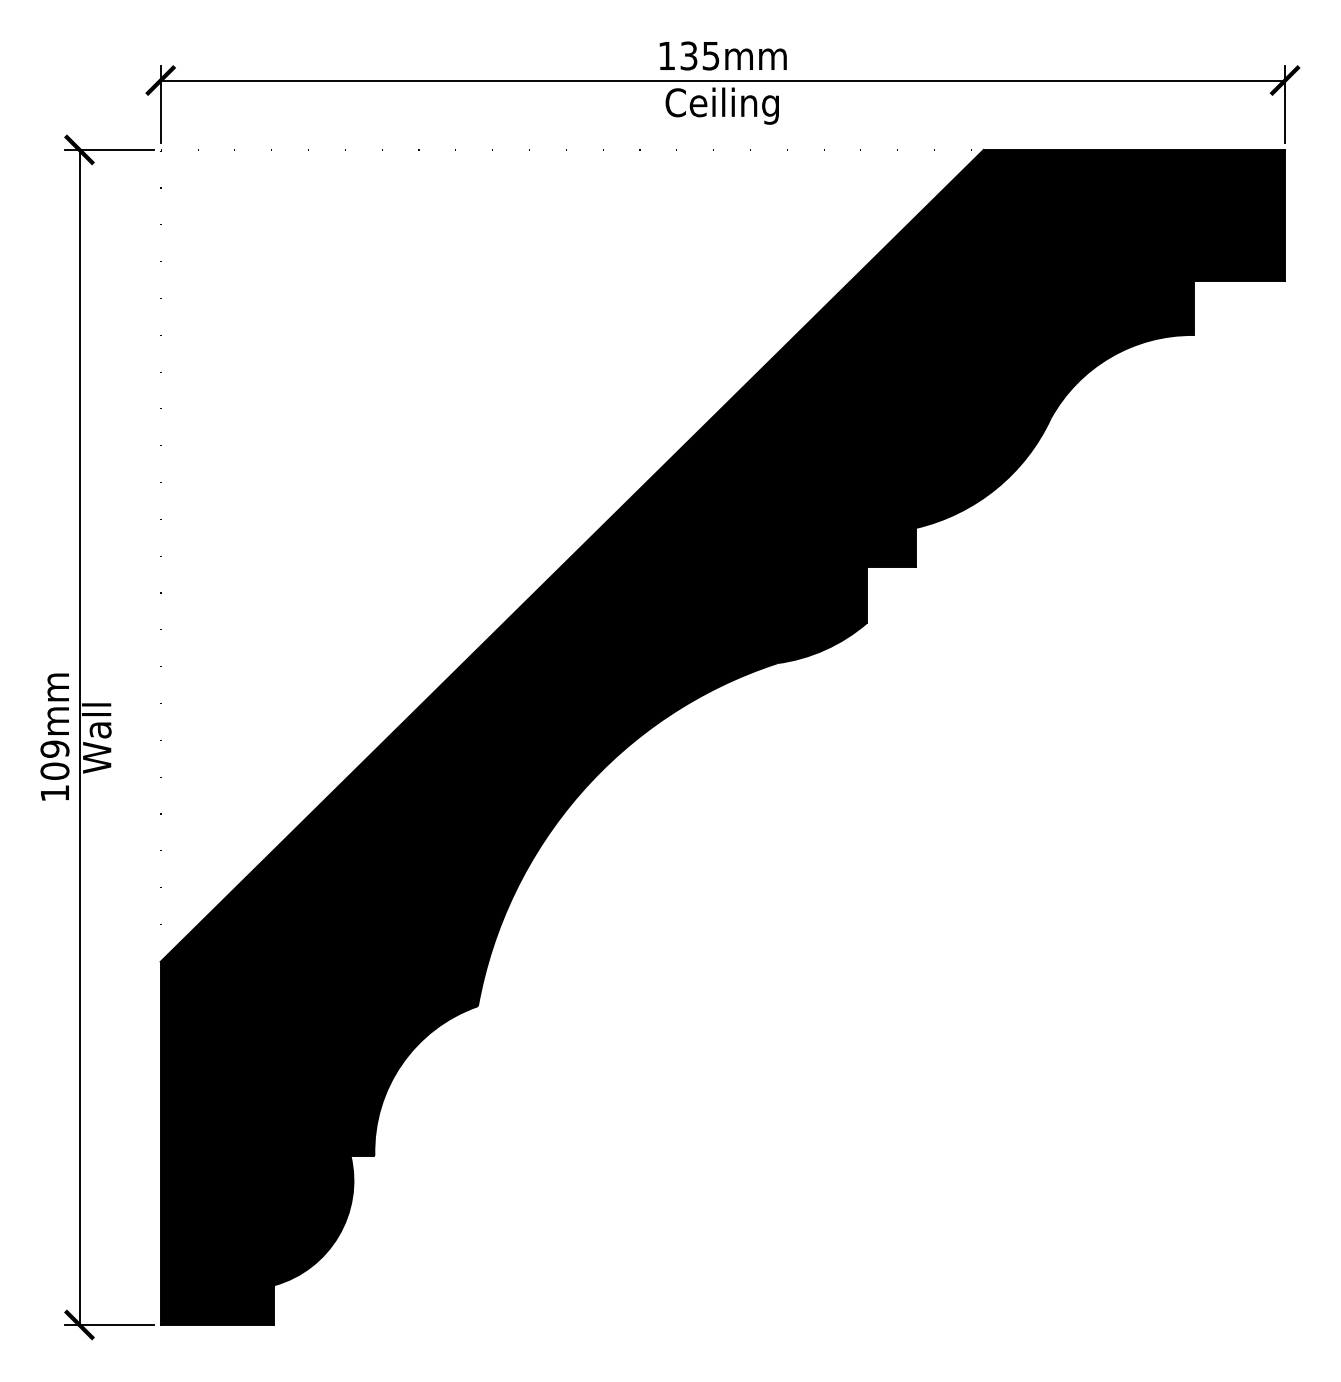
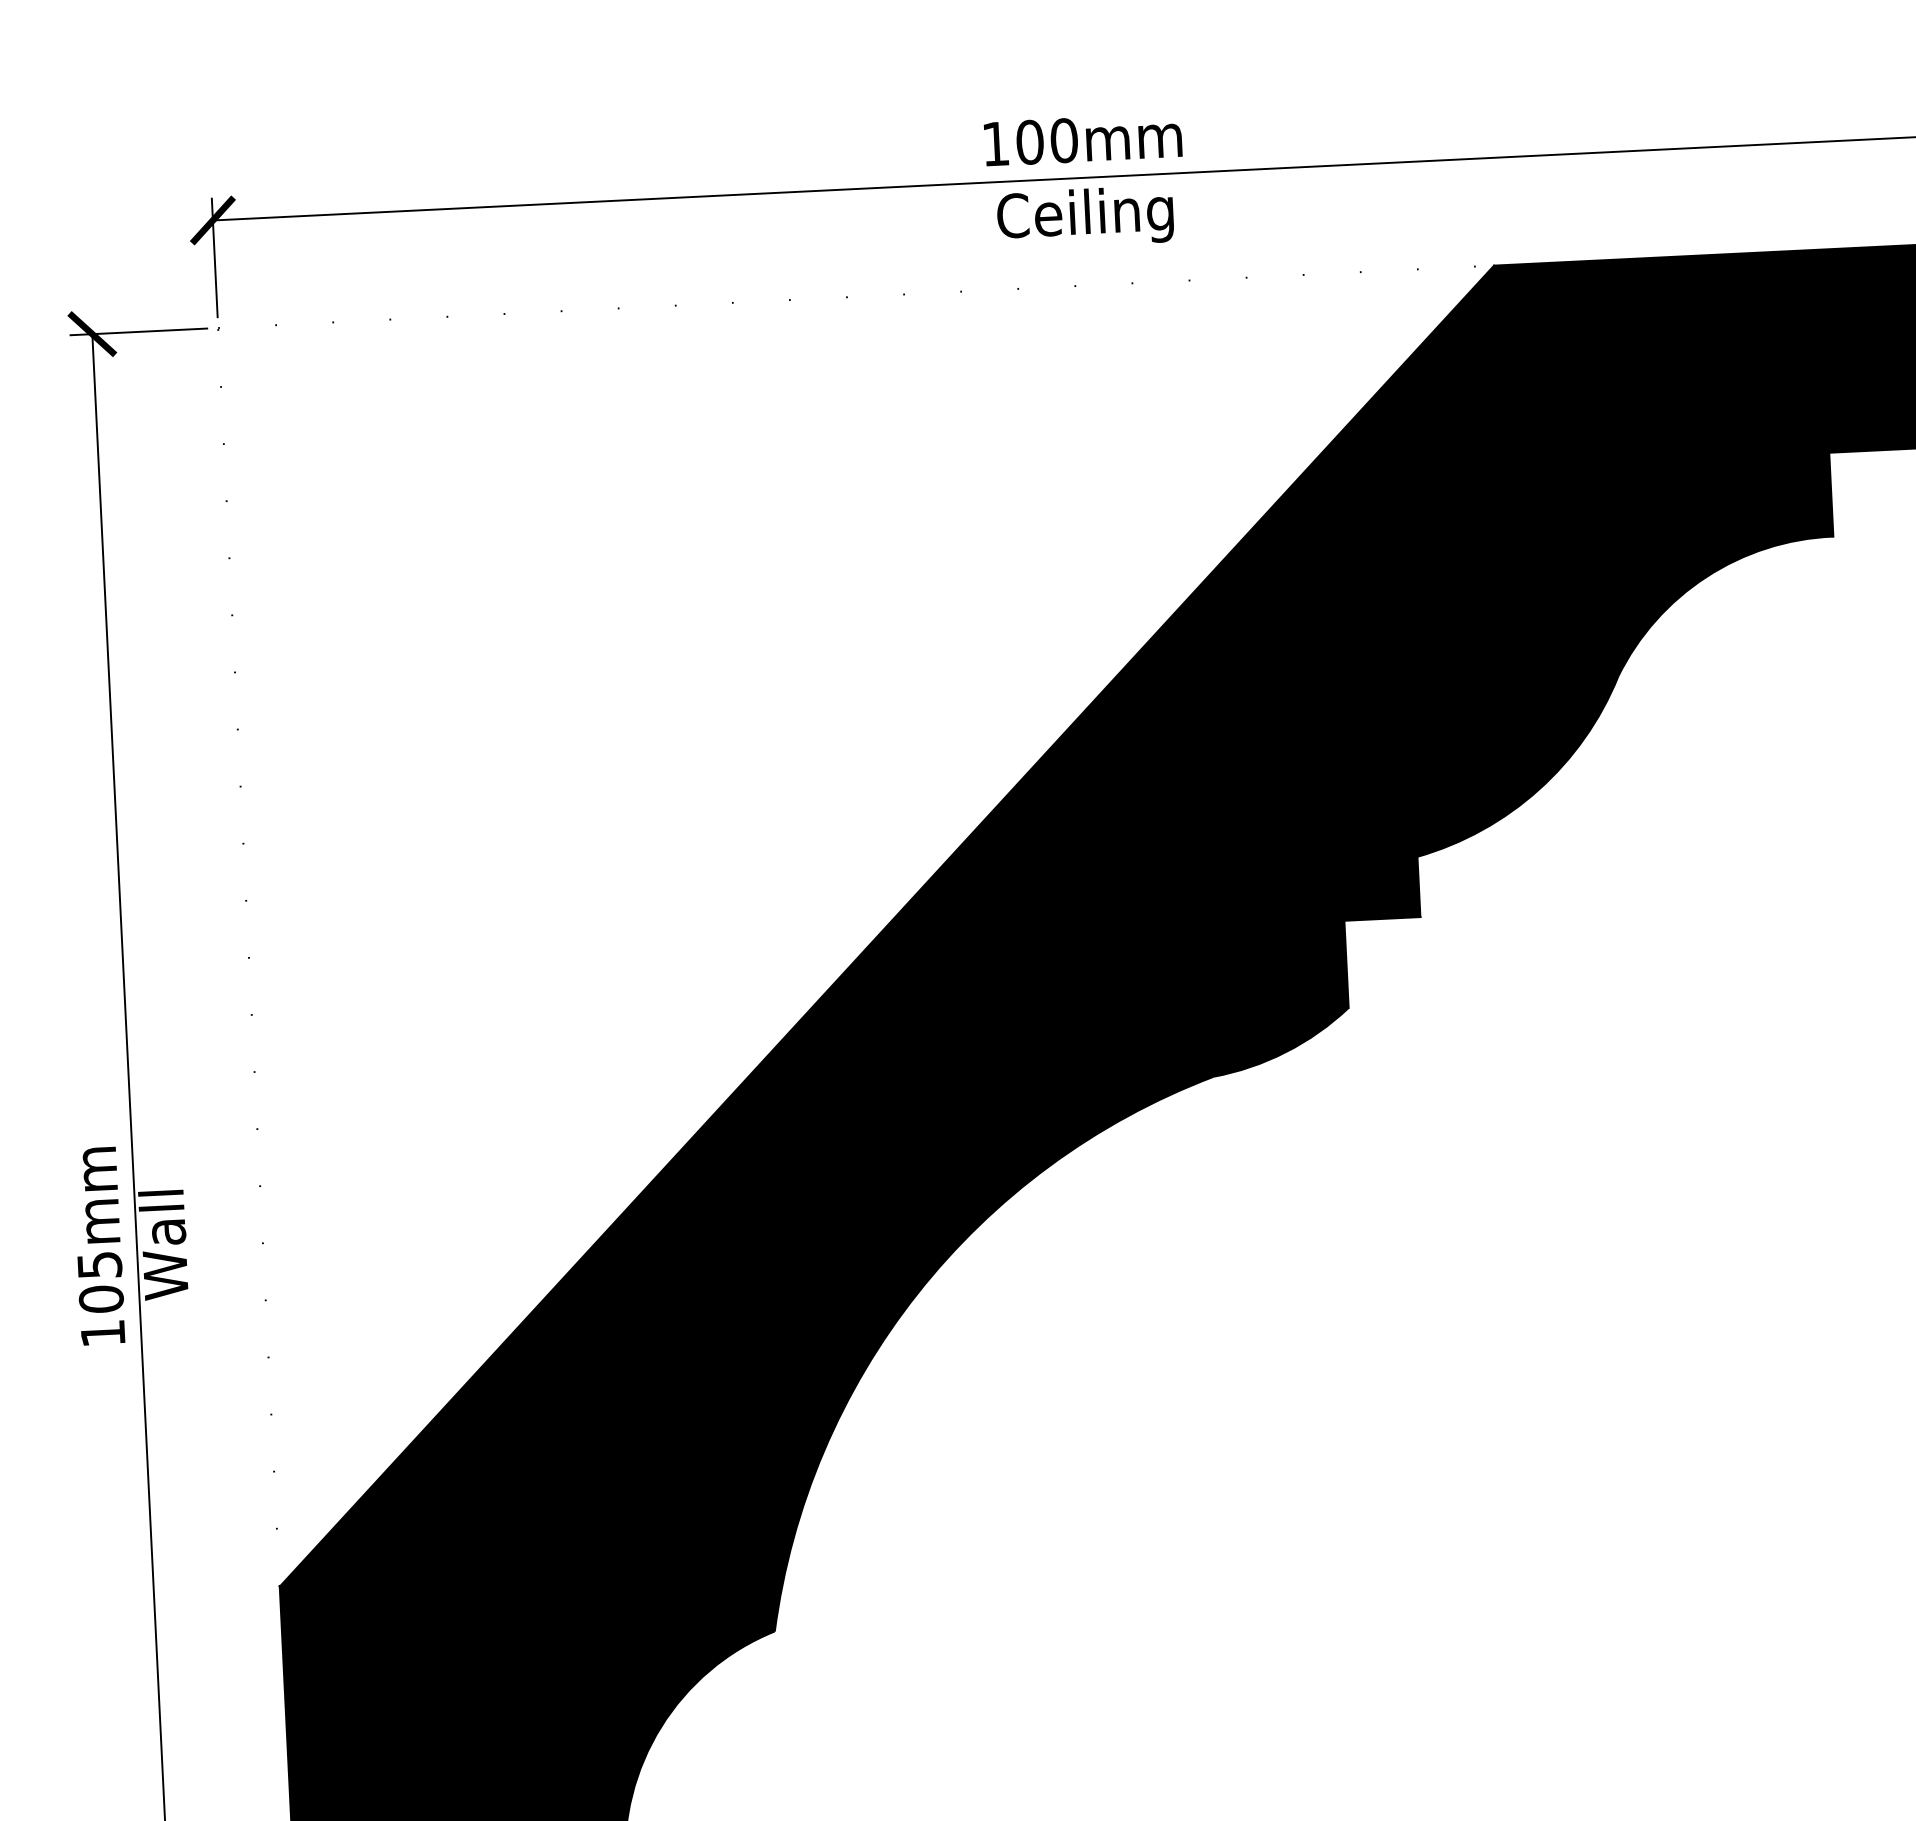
text: (699, 55) -> (1046, 140), 135mm -> 100mm
text: (54, 748) -> (98, 1264), 109mm -> 105mm

